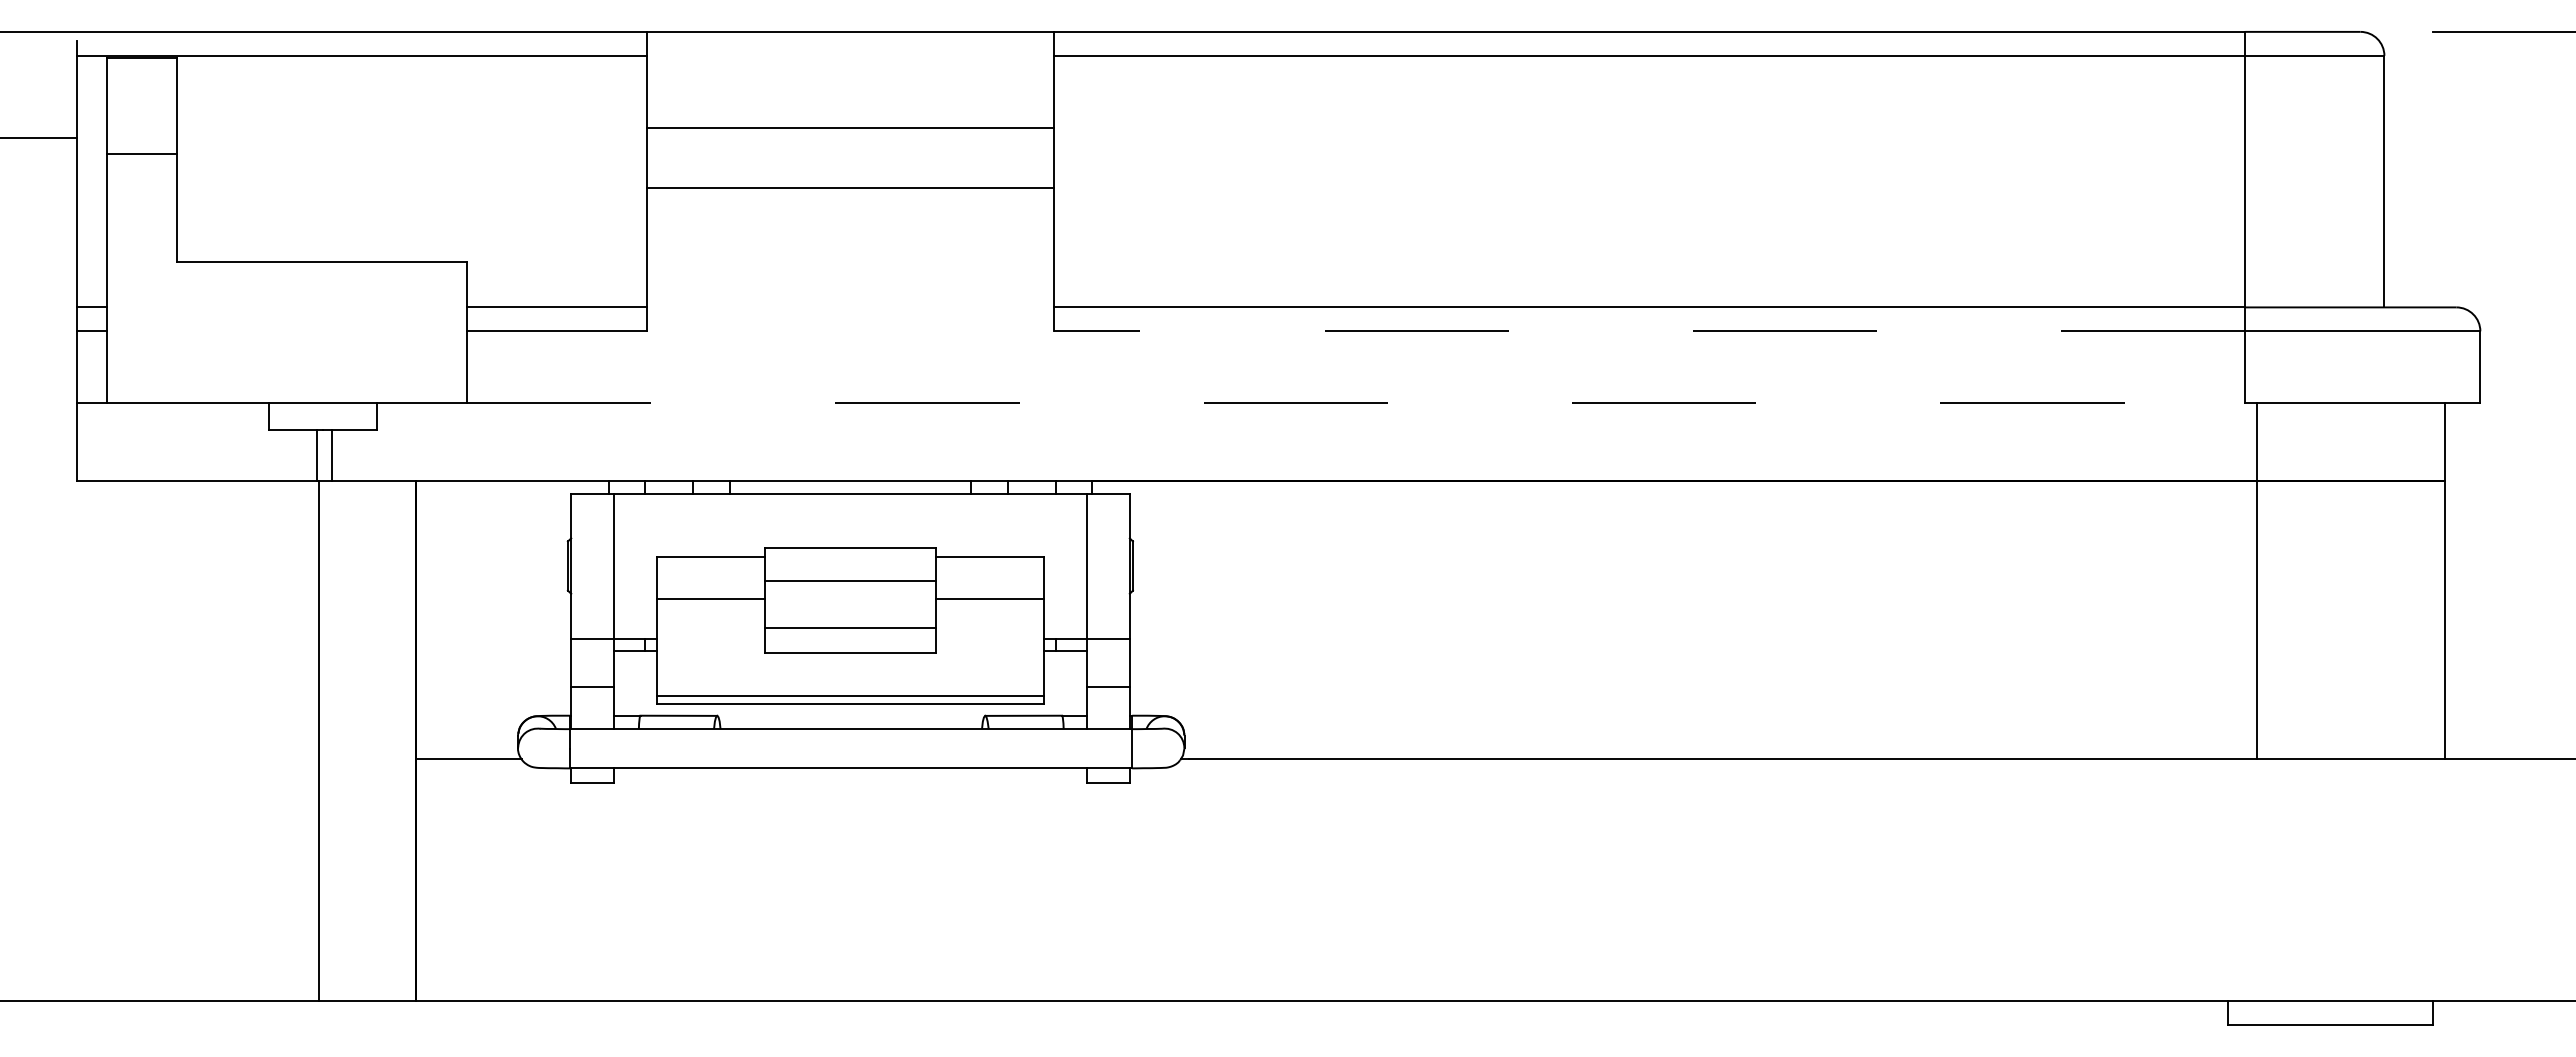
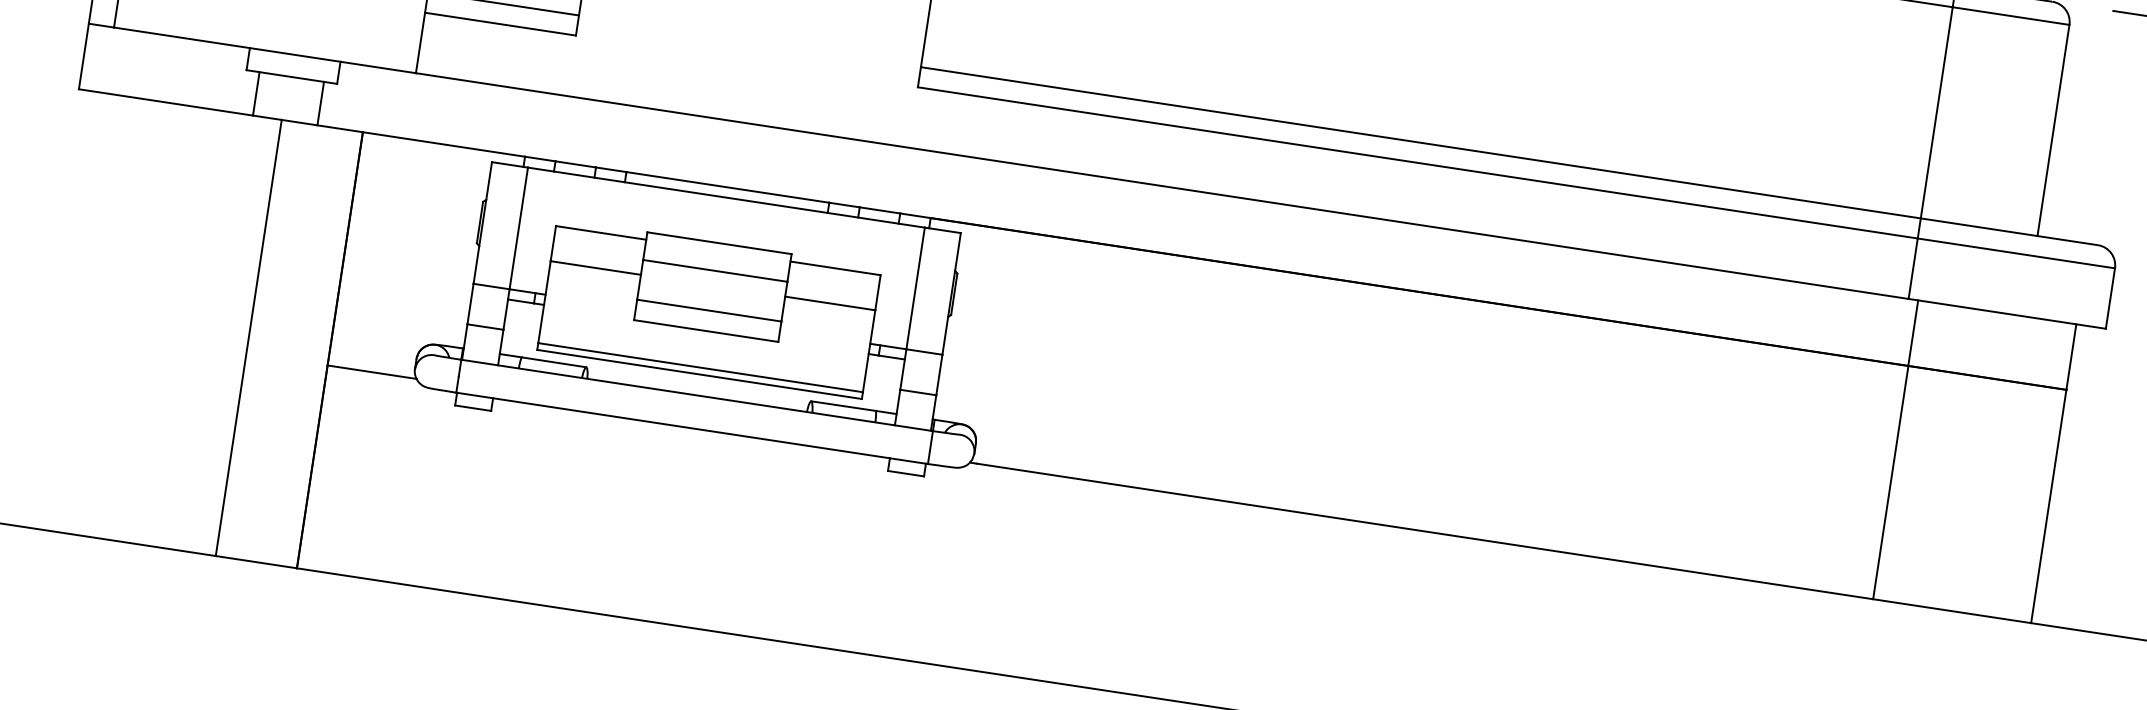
line: (1649, 331) -> (1417, 162), dashed -> solid
line: (1356, 403) -> (1162, 186), dashed -> solid
line: (317, 455) -> (320, 103), moved
line: (331, 455) -> (256, 93), moved

